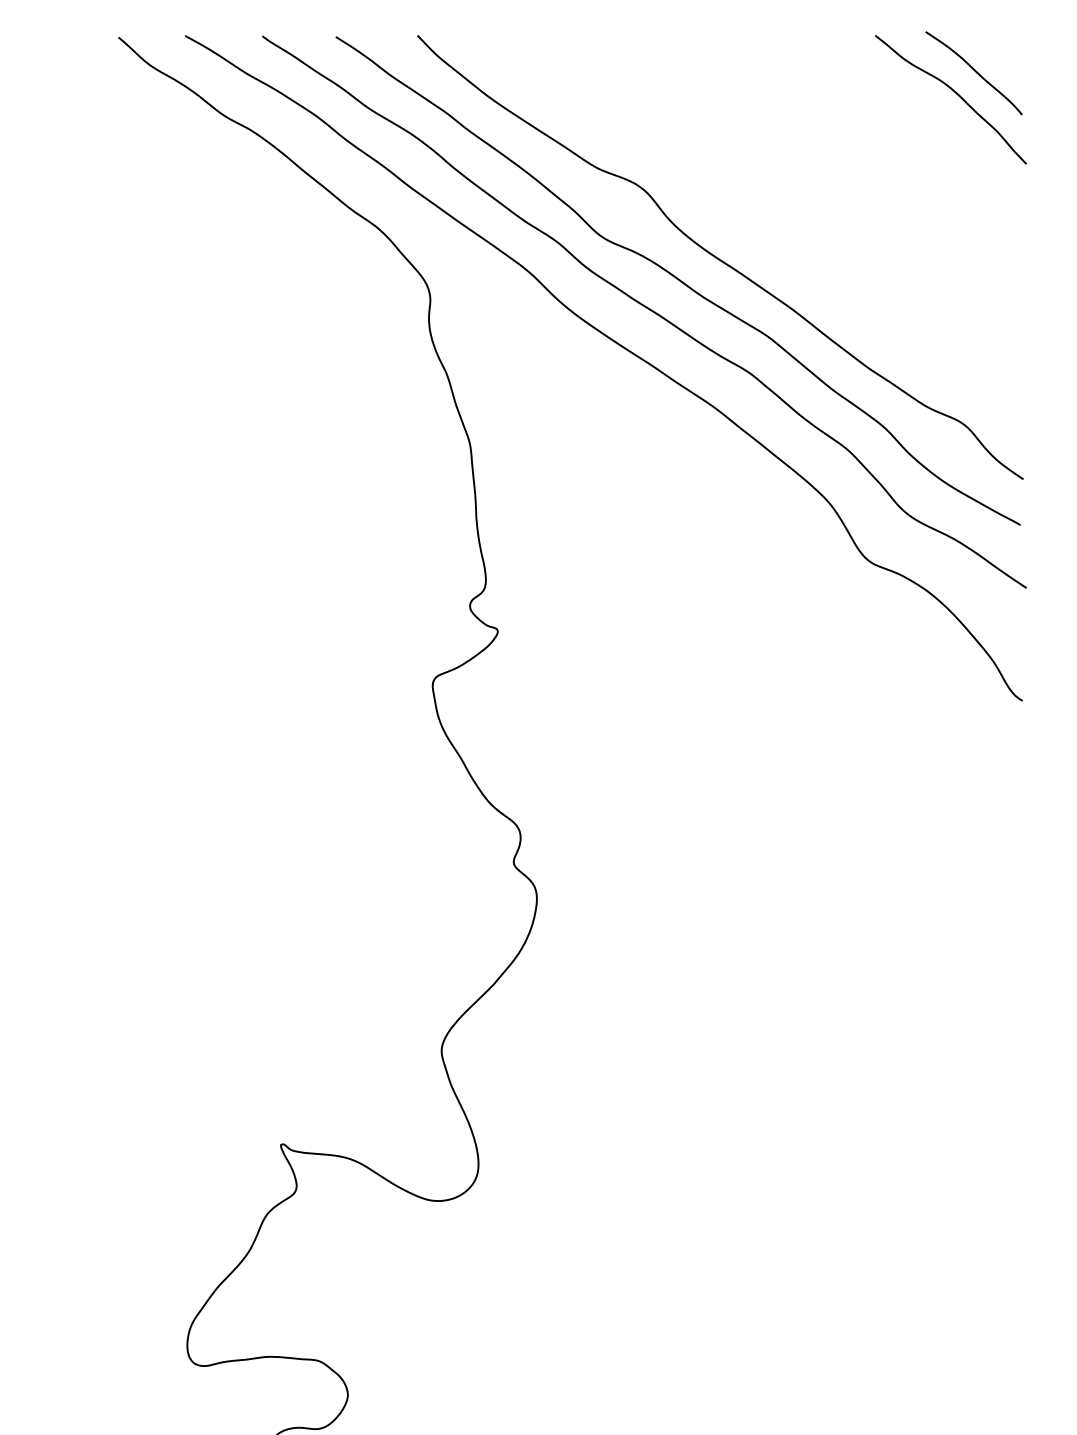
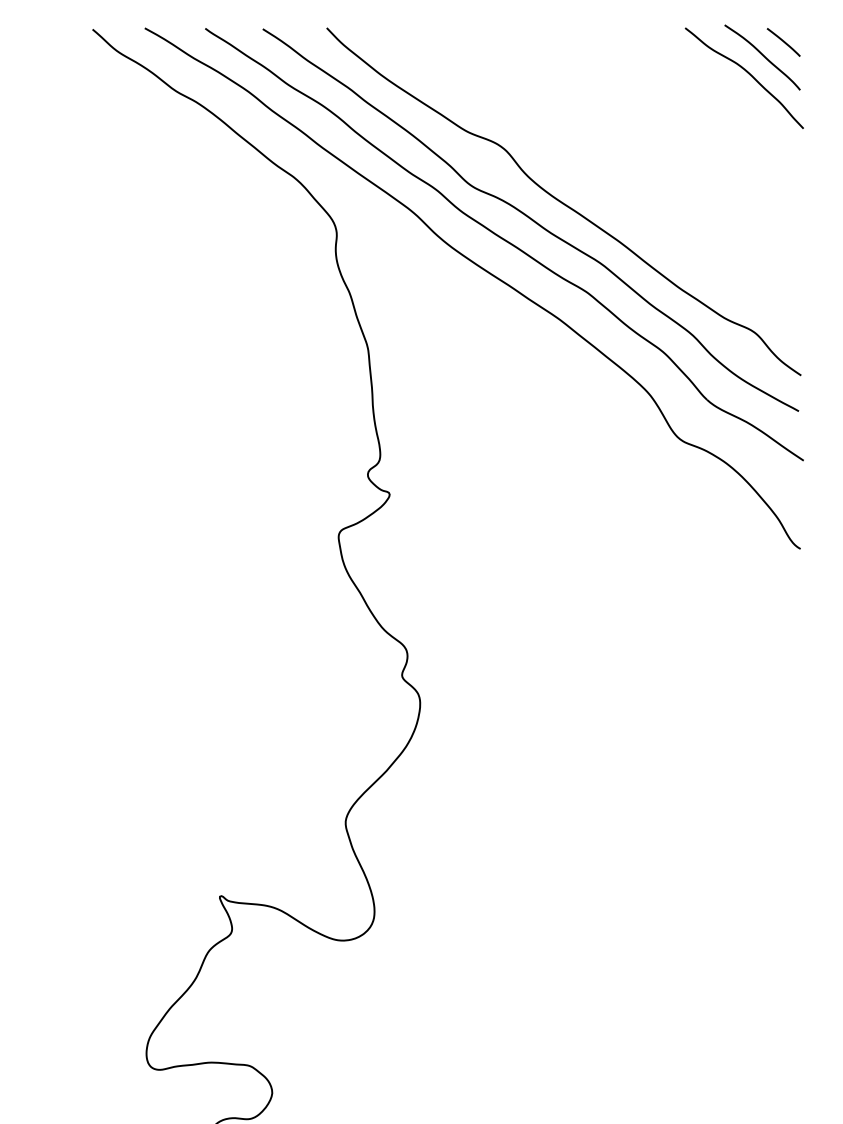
line: (1000, 54) -> (783, 42), added

